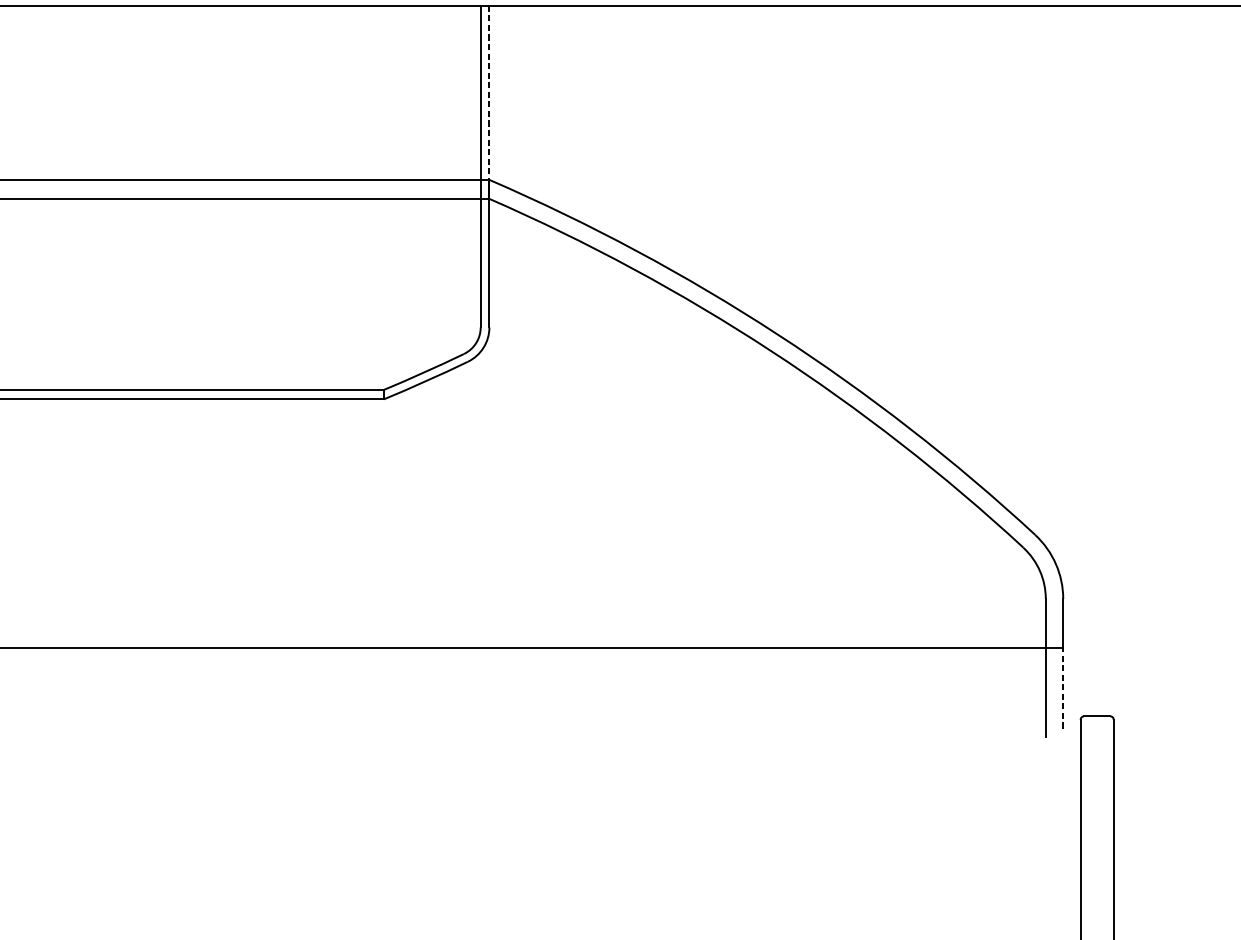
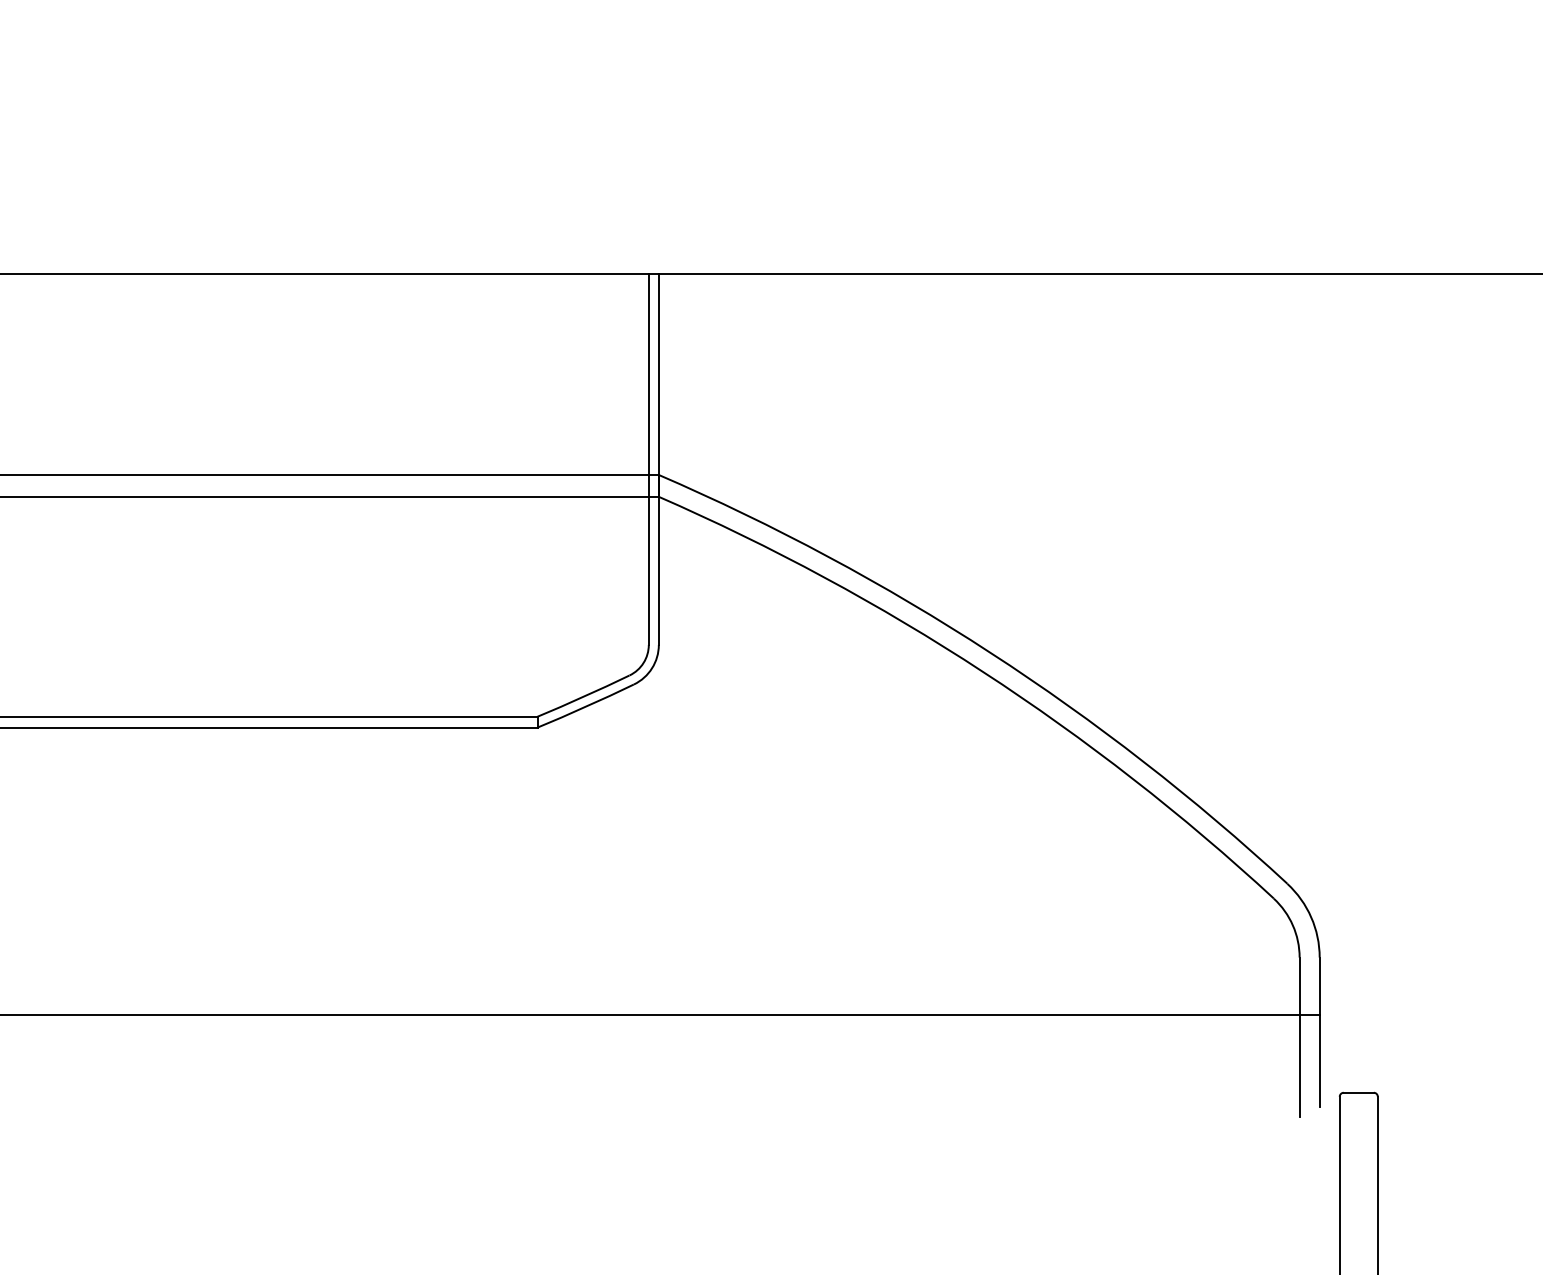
line: (489, 93) -> (658, 375), dashed -> solid
line: (1063, 688) -> (1319, 1060), dashed -> solid

